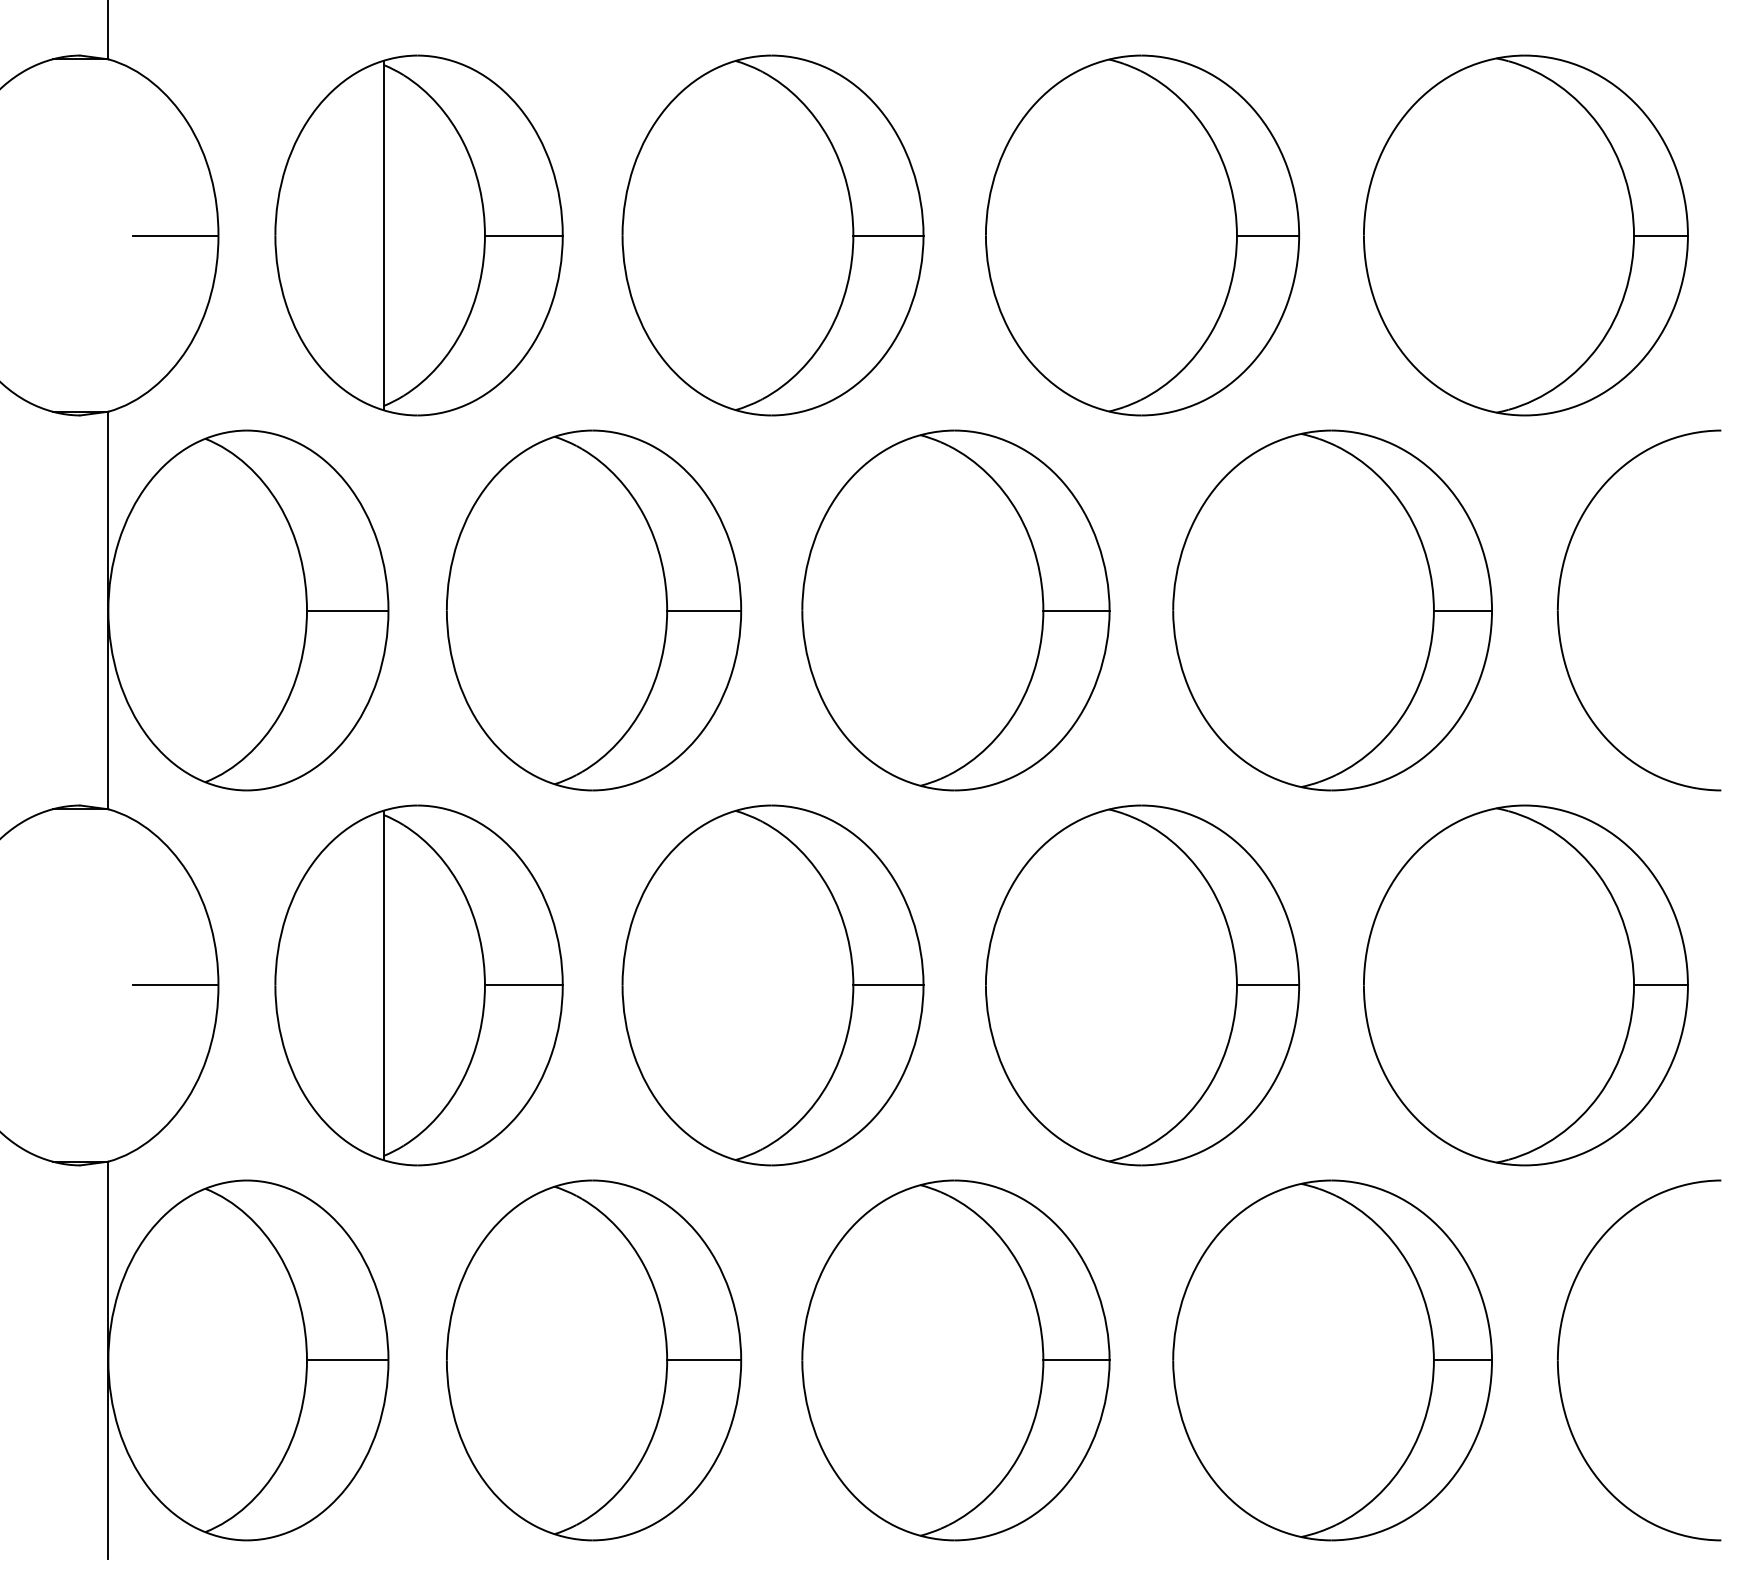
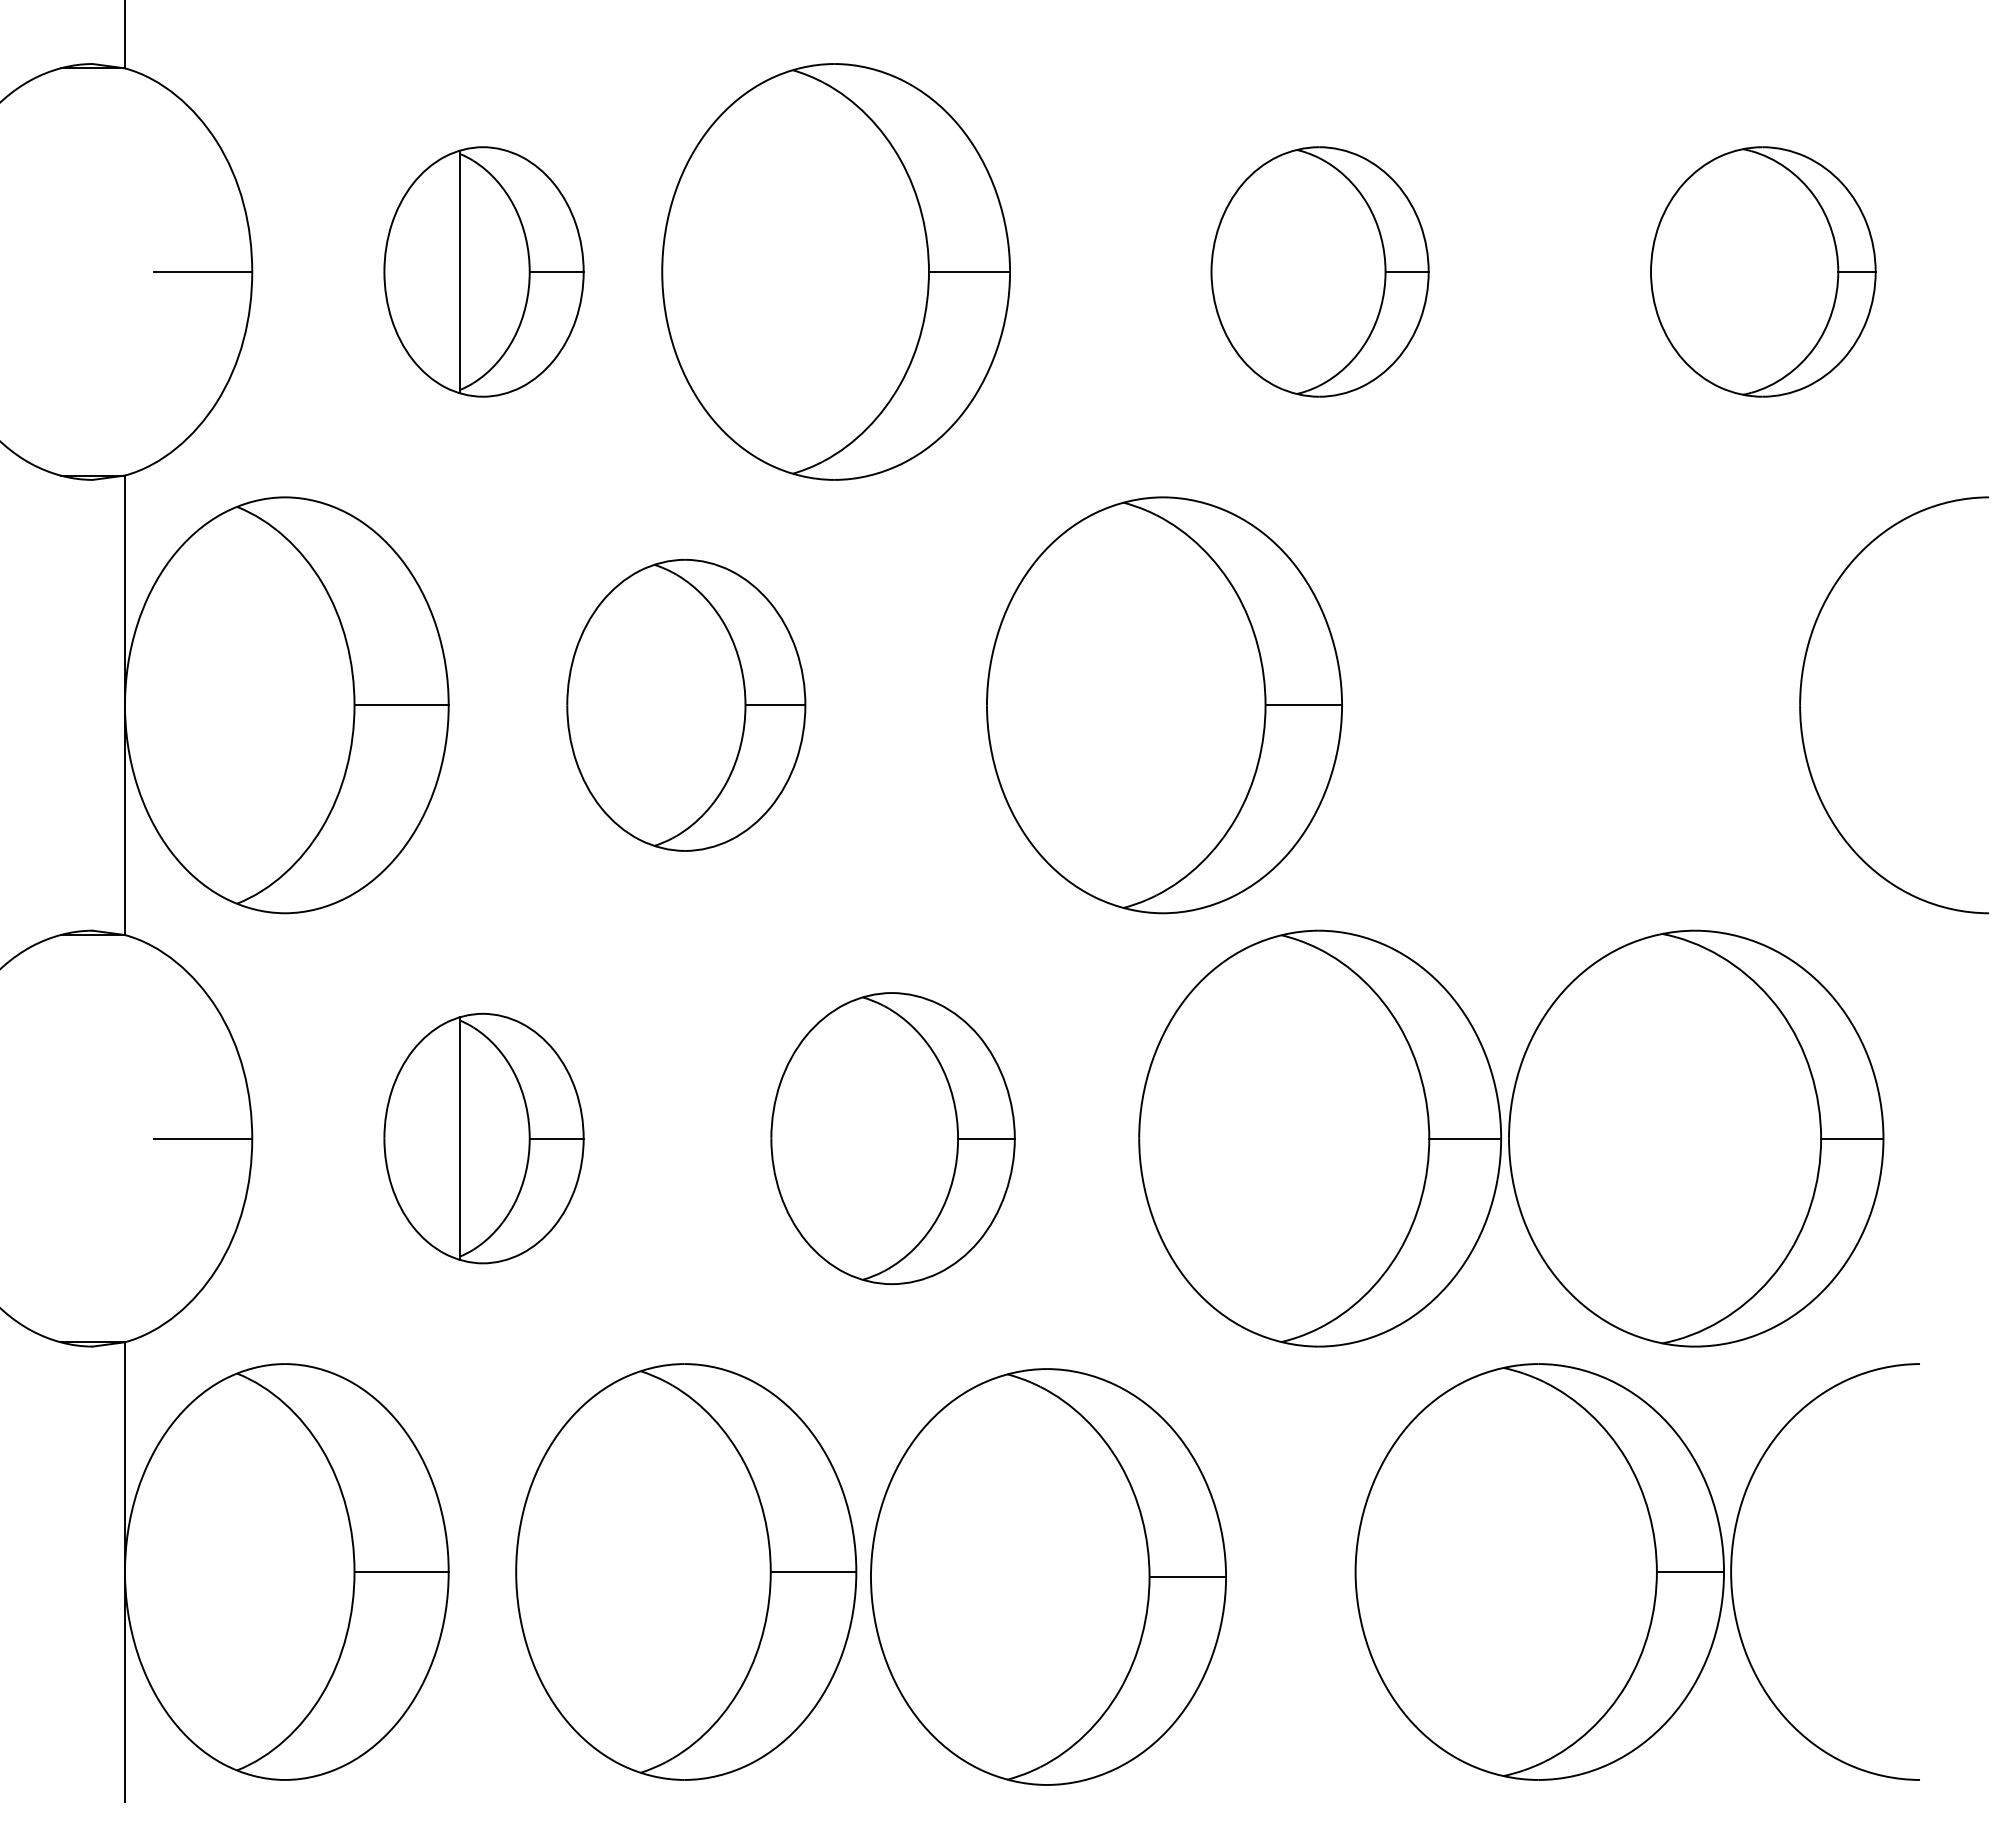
part: (418, 235) -> (483, 271), size x0.6
part: (772, 235) -> (835, 271), moved
part: (1141, 235) -> (1319, 271), size x0.6
part: (1526, 235) -> (1763, 271), size x0.6
part: (594, 610) -> (686, 705), size x0.7
part: (955, 610) -> (1164, 705), moved
part: (1332, 610) -> (1539, 705), removed
part: (418, 985) -> (483, 1138), size x0.6
part: (772, 985) -> (892, 1138), size x0.7
part: (1526, 985) -> (1696, 1138), moved
part: (1559, 1355) -> (1732, 1566), moved
part: (955, 1360) -> (1048, 1576), moved

